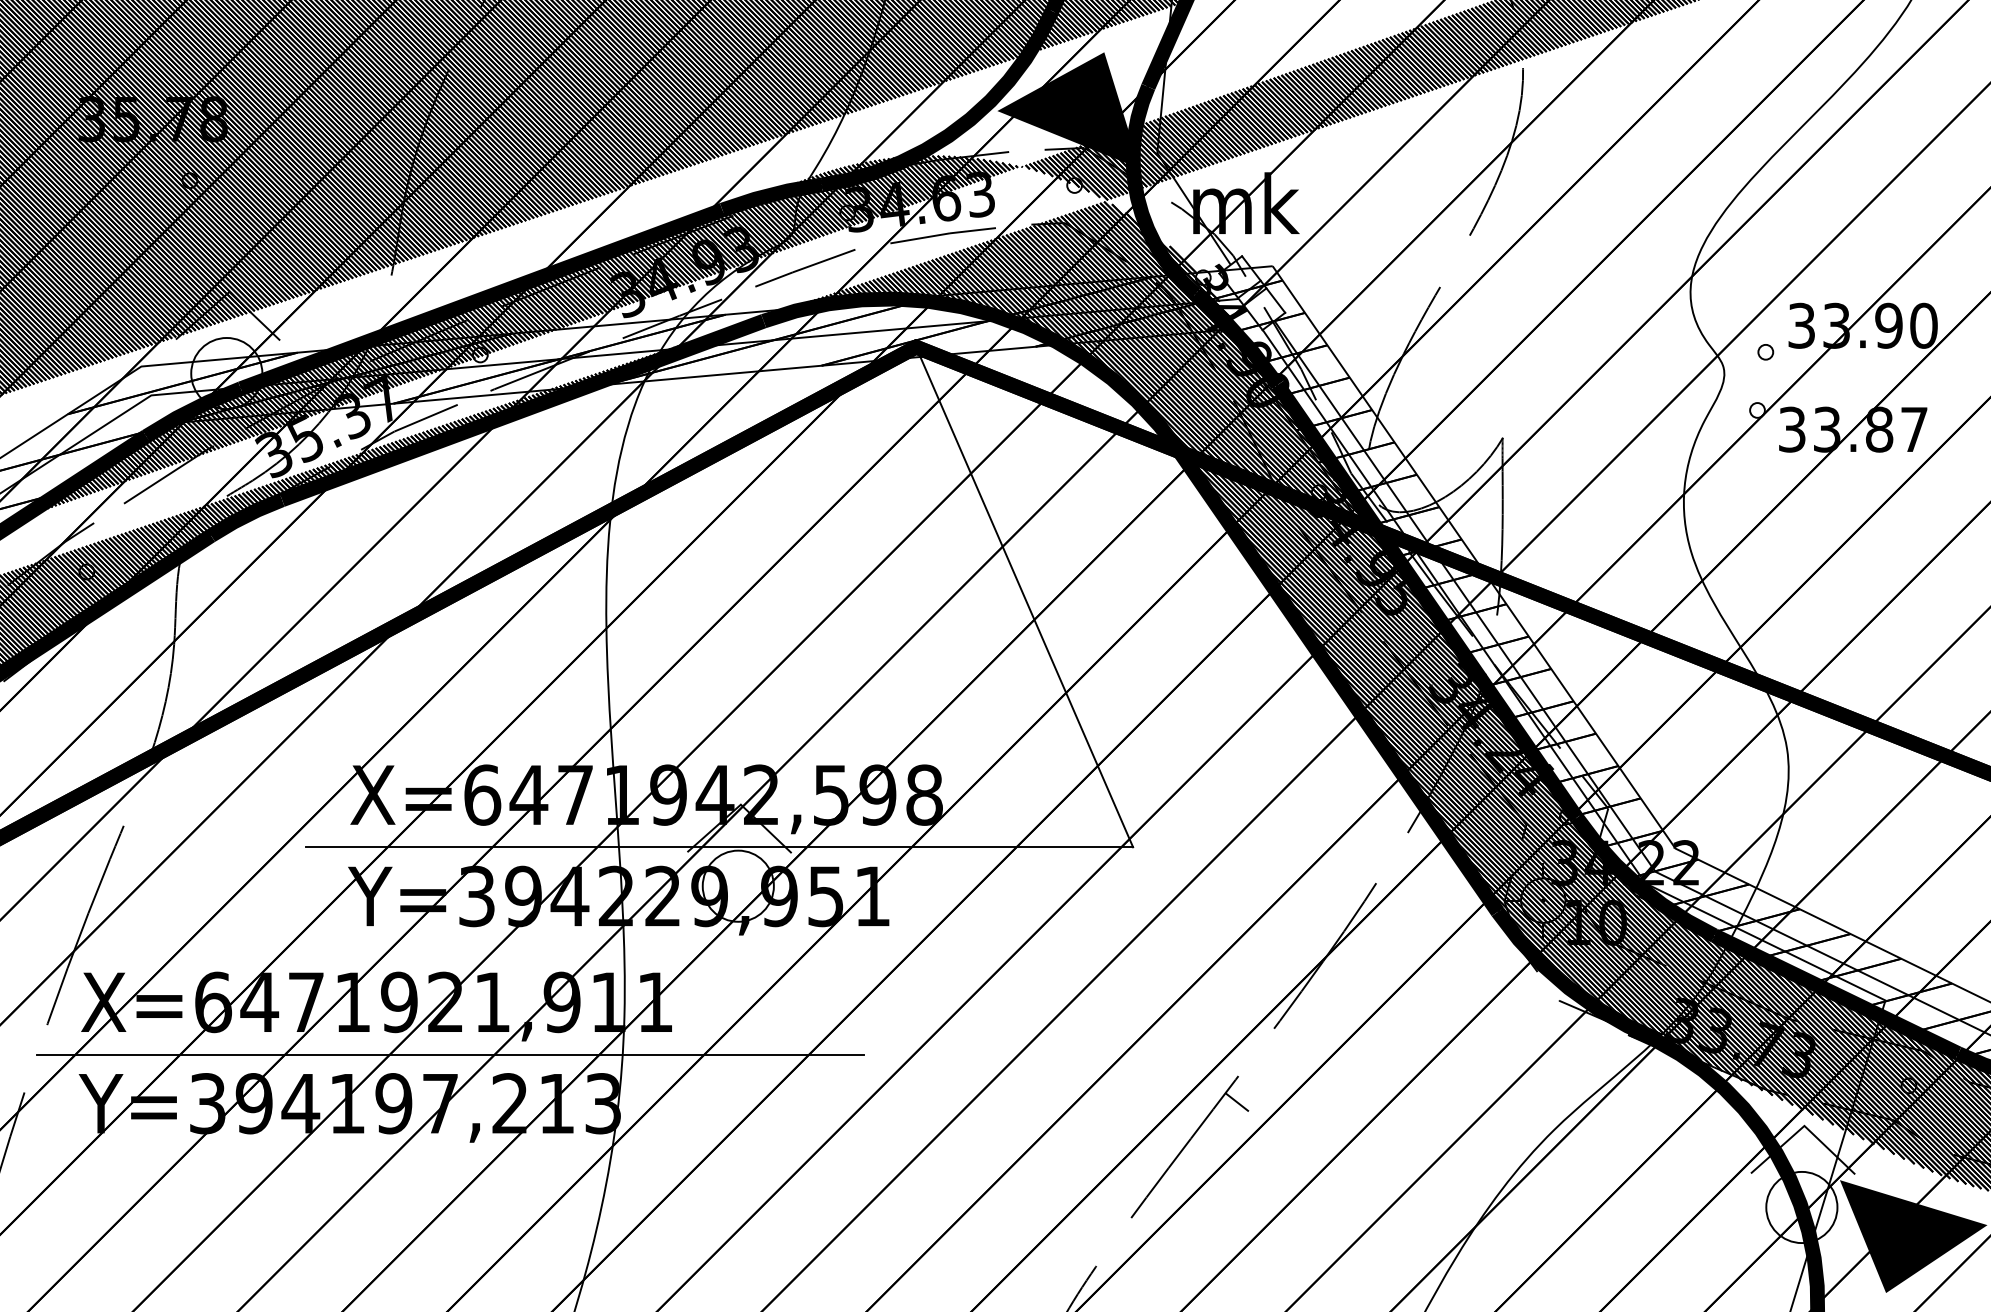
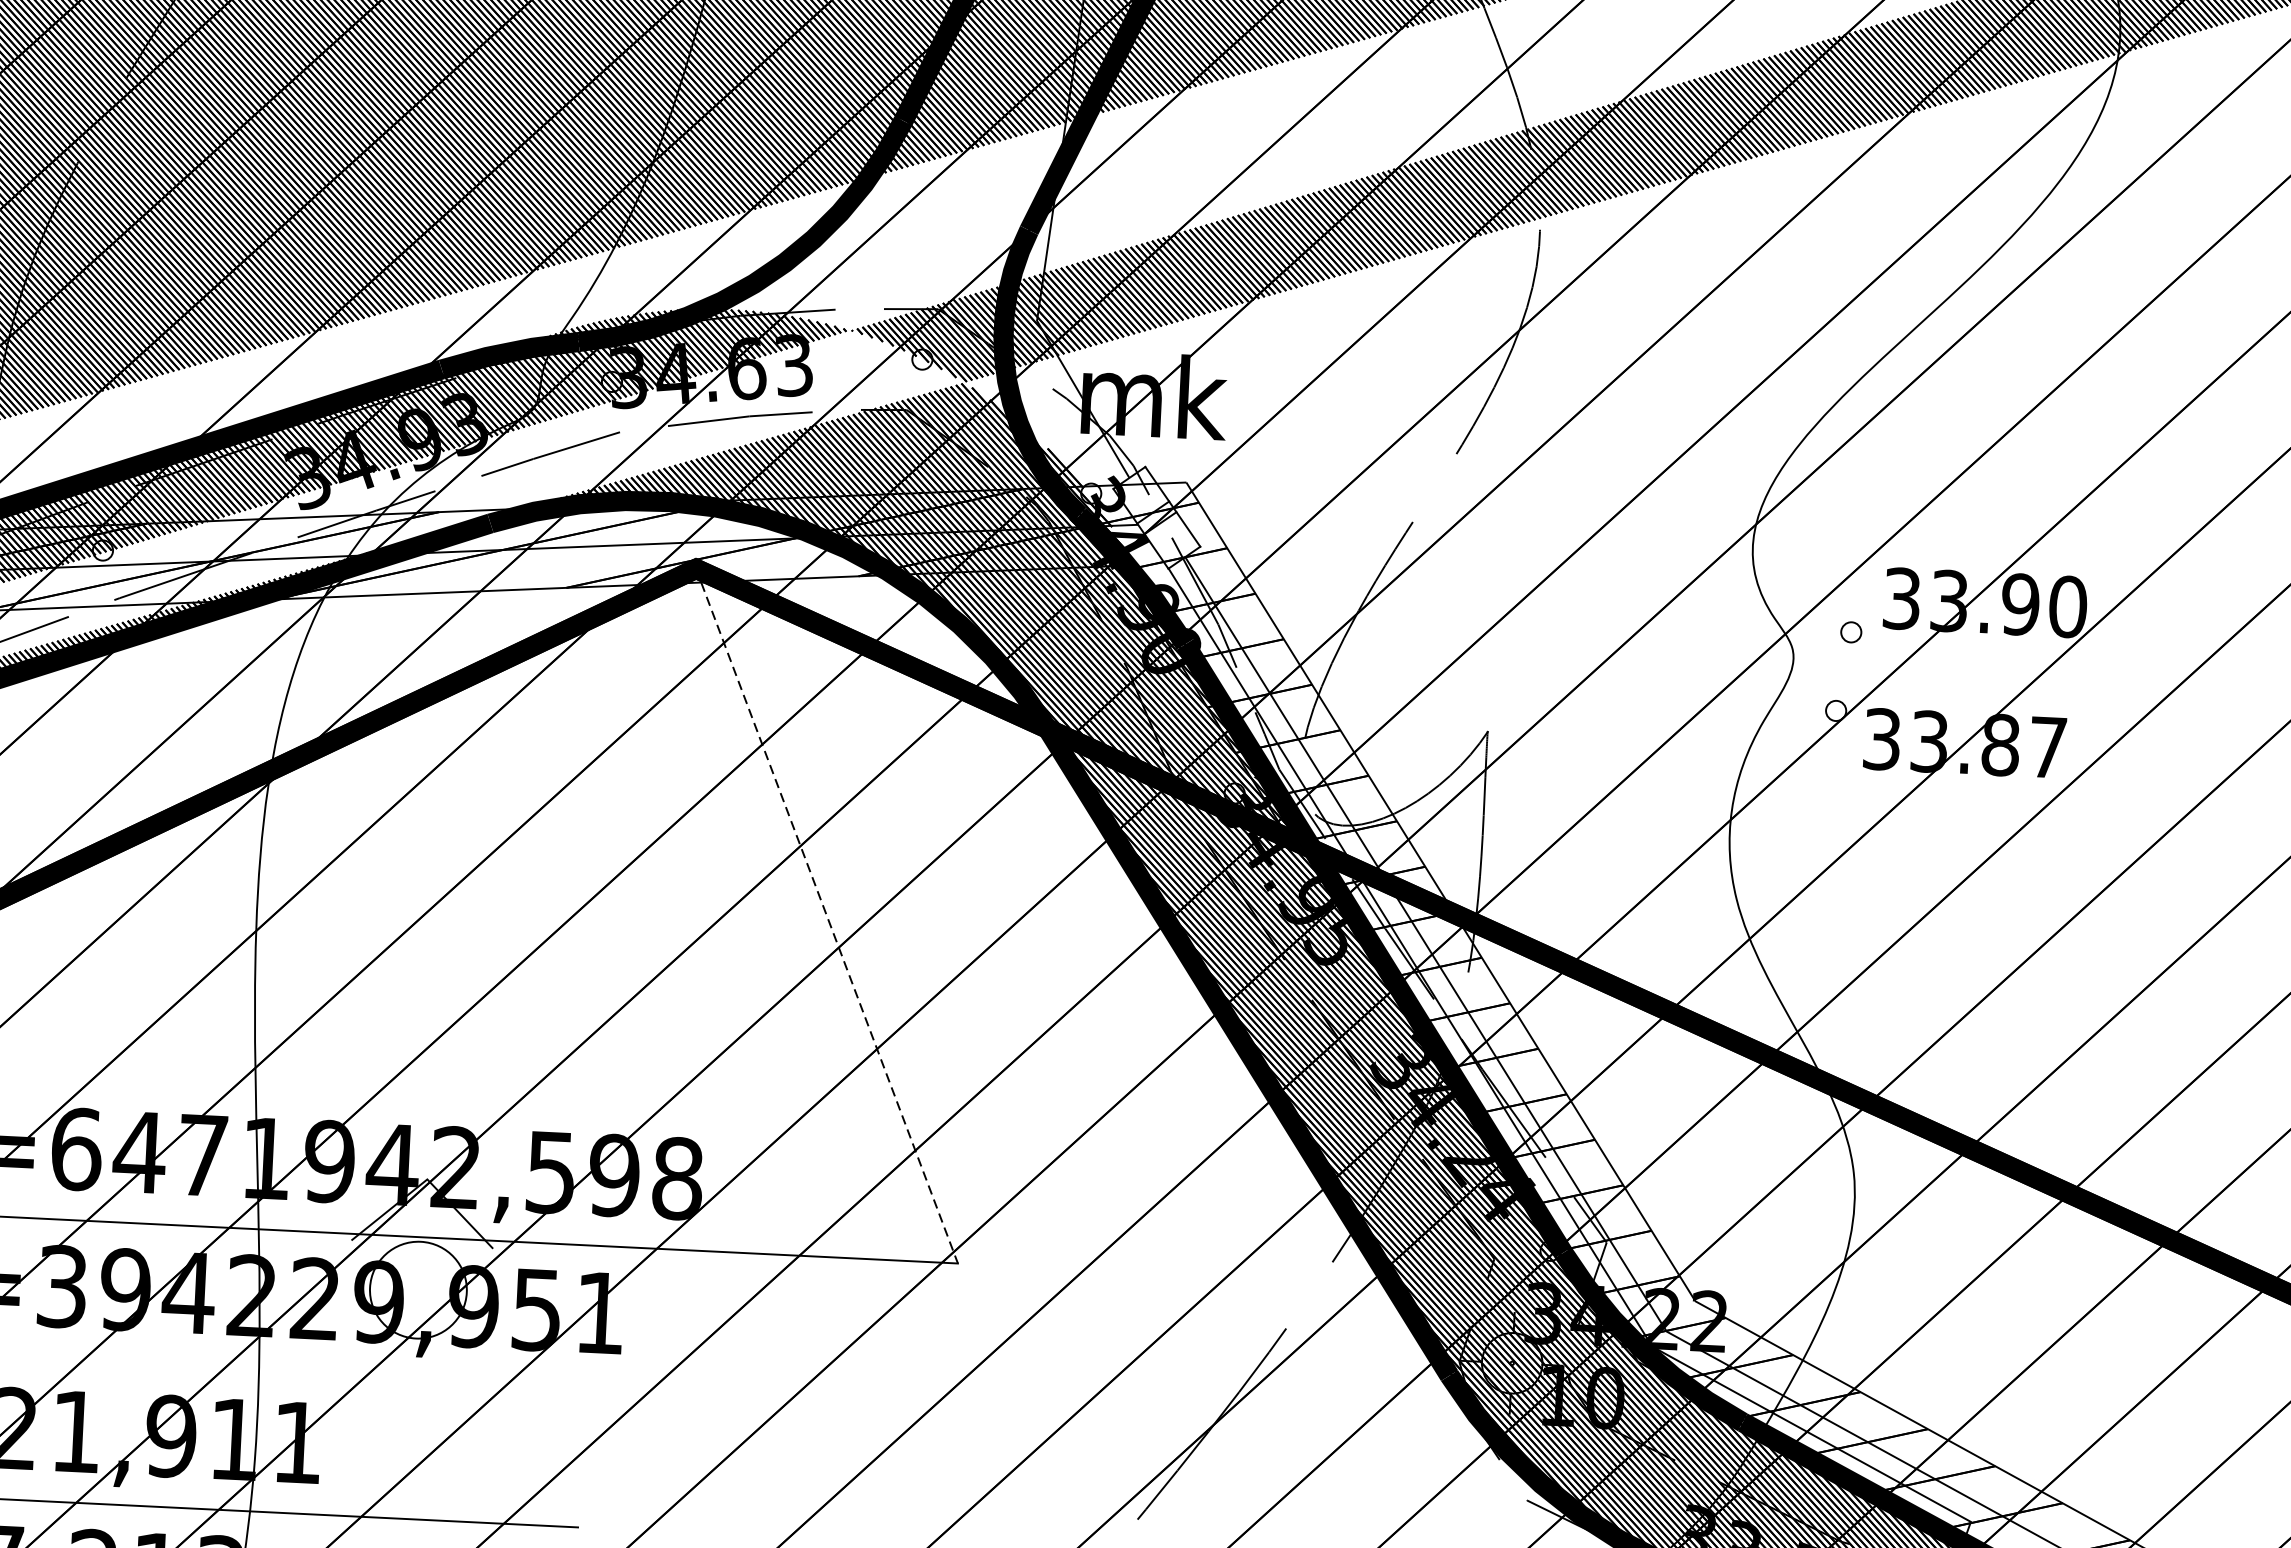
fill: (1068, 110) -> (919, 257), removed
line: (1024, 597) -> (826, 916), solid -> dashed

